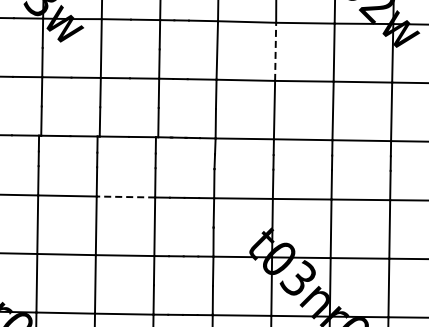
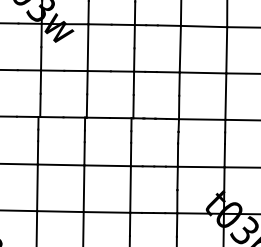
line: (275, 51) -> (226, 50), dashed -> solid
line: (125, 197) -> (107, 166), dashed -> solid

